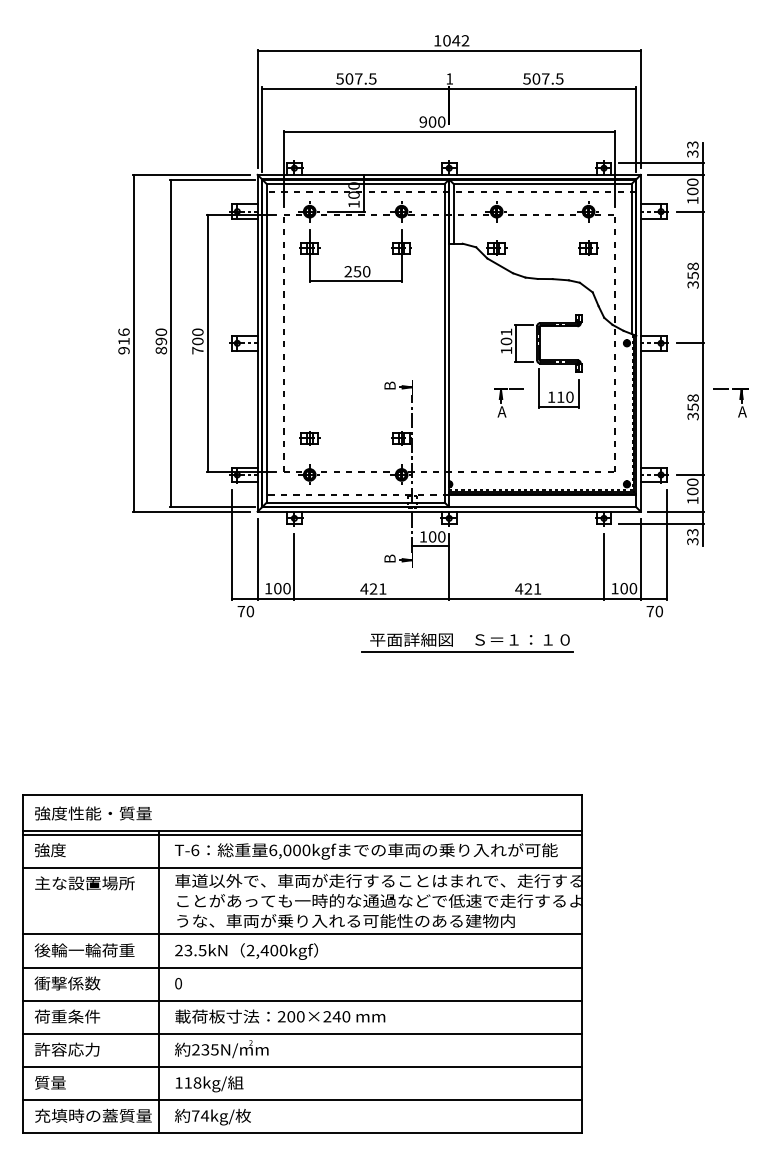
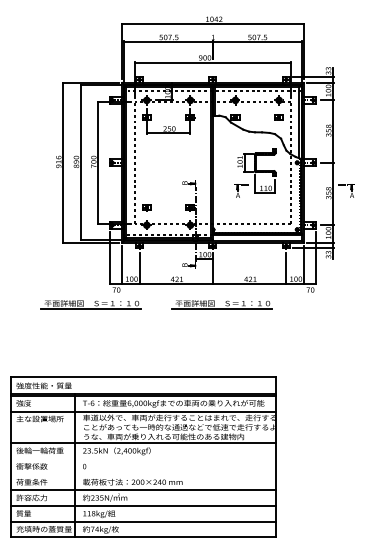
part: (190, 641) -> (90, 304), added
line: (300, 966) -> (142, 458), removed
line: (300, 1000) -> (142, 474), removed

